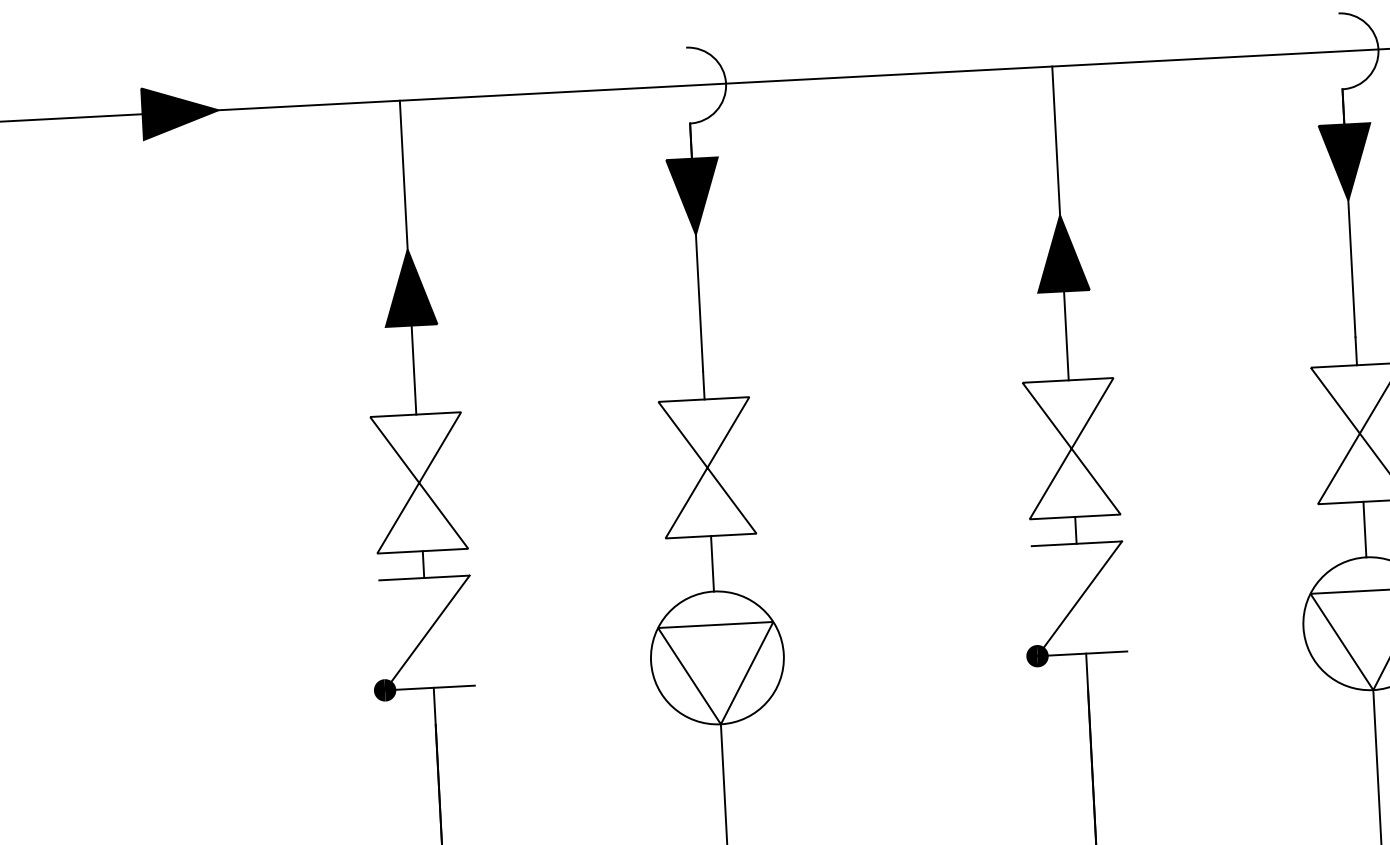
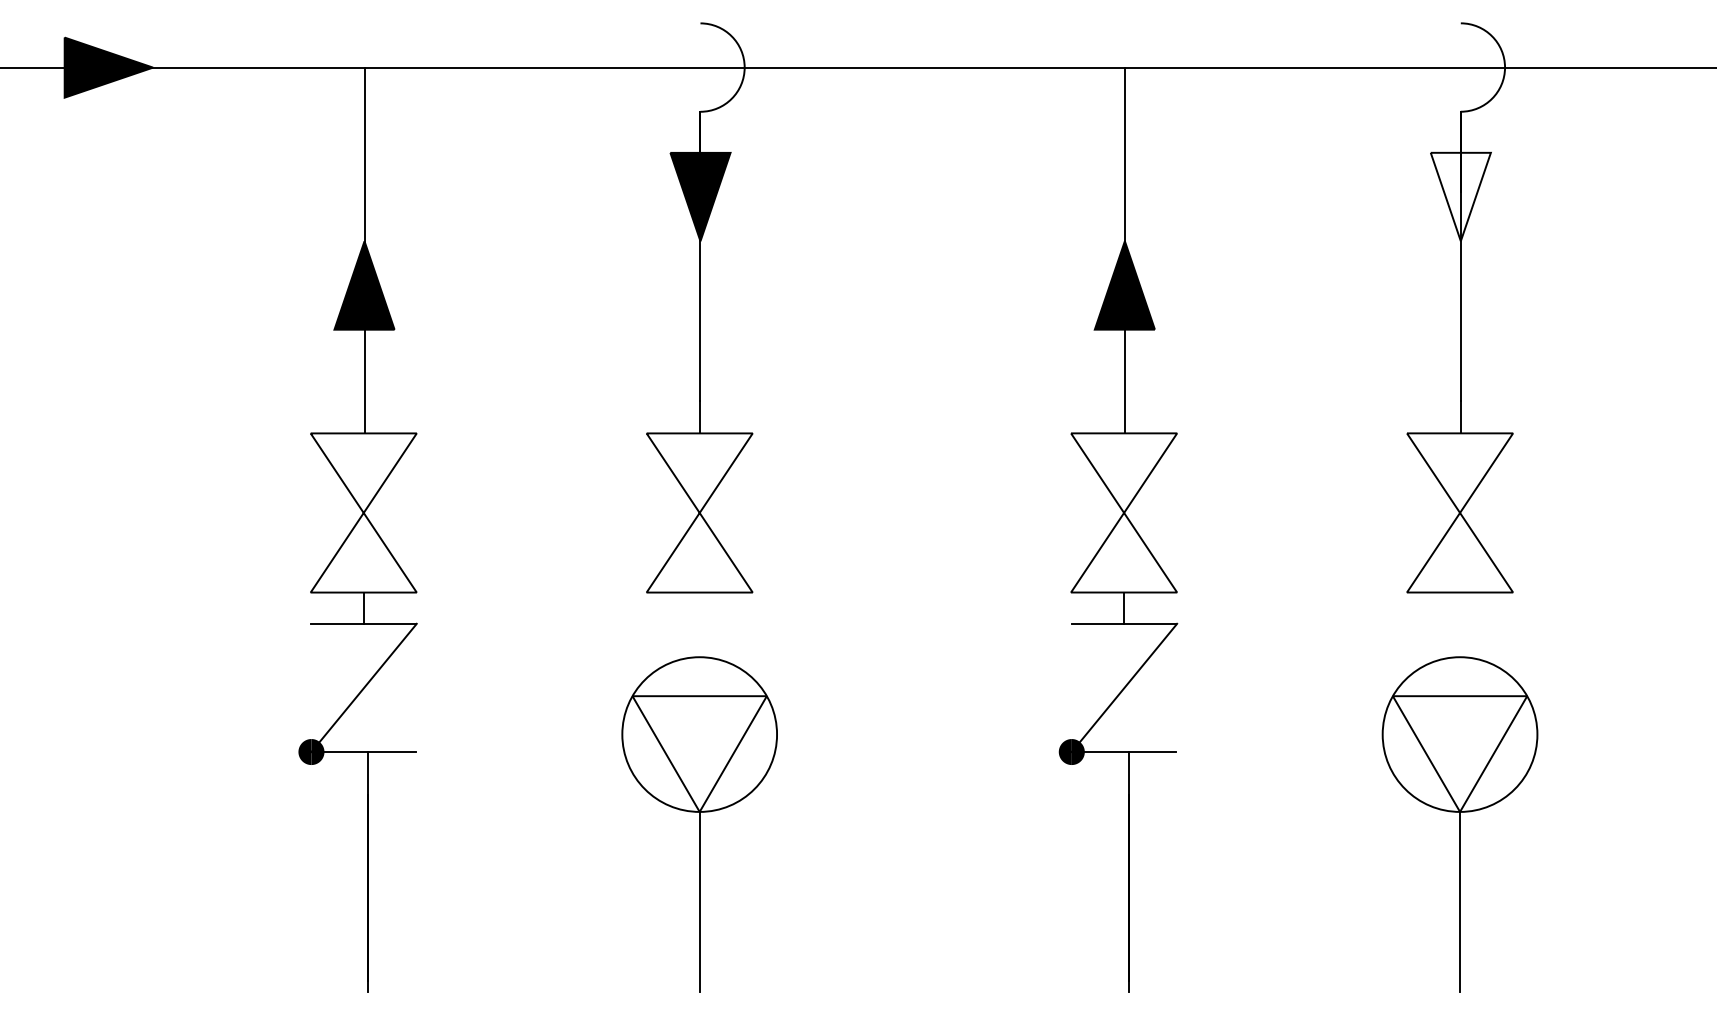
fill: (1346, 162) -> (1460, 196), removed
line: (1365, 529) -> (1460, 624), removed
line: (712, 563) -> (699, 624), removed

